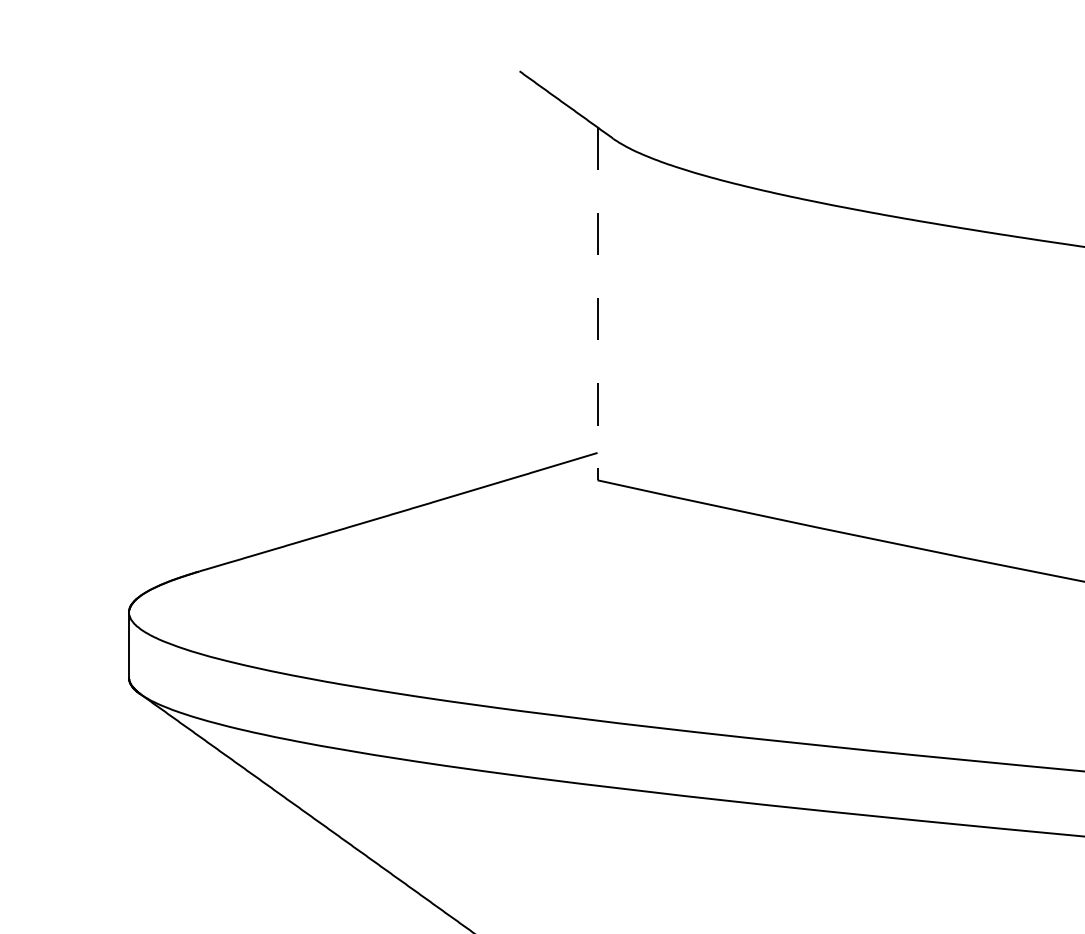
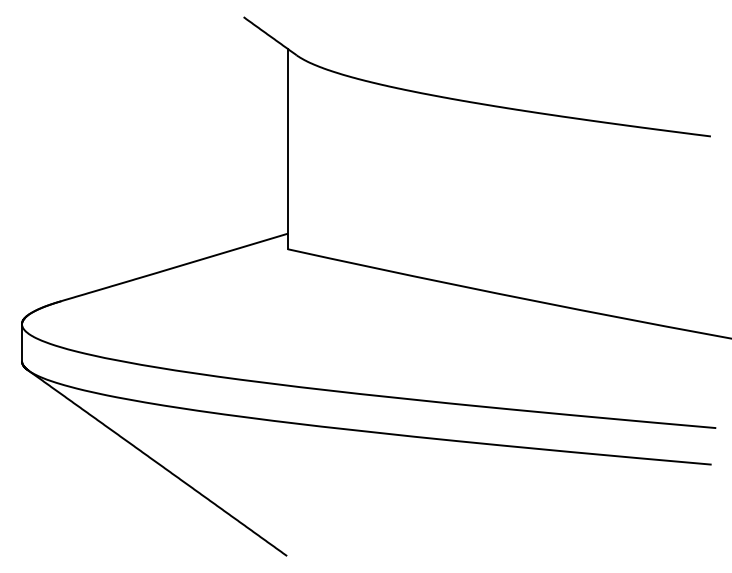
line: (596, 304) -> (287, 149), dashed -> solid

